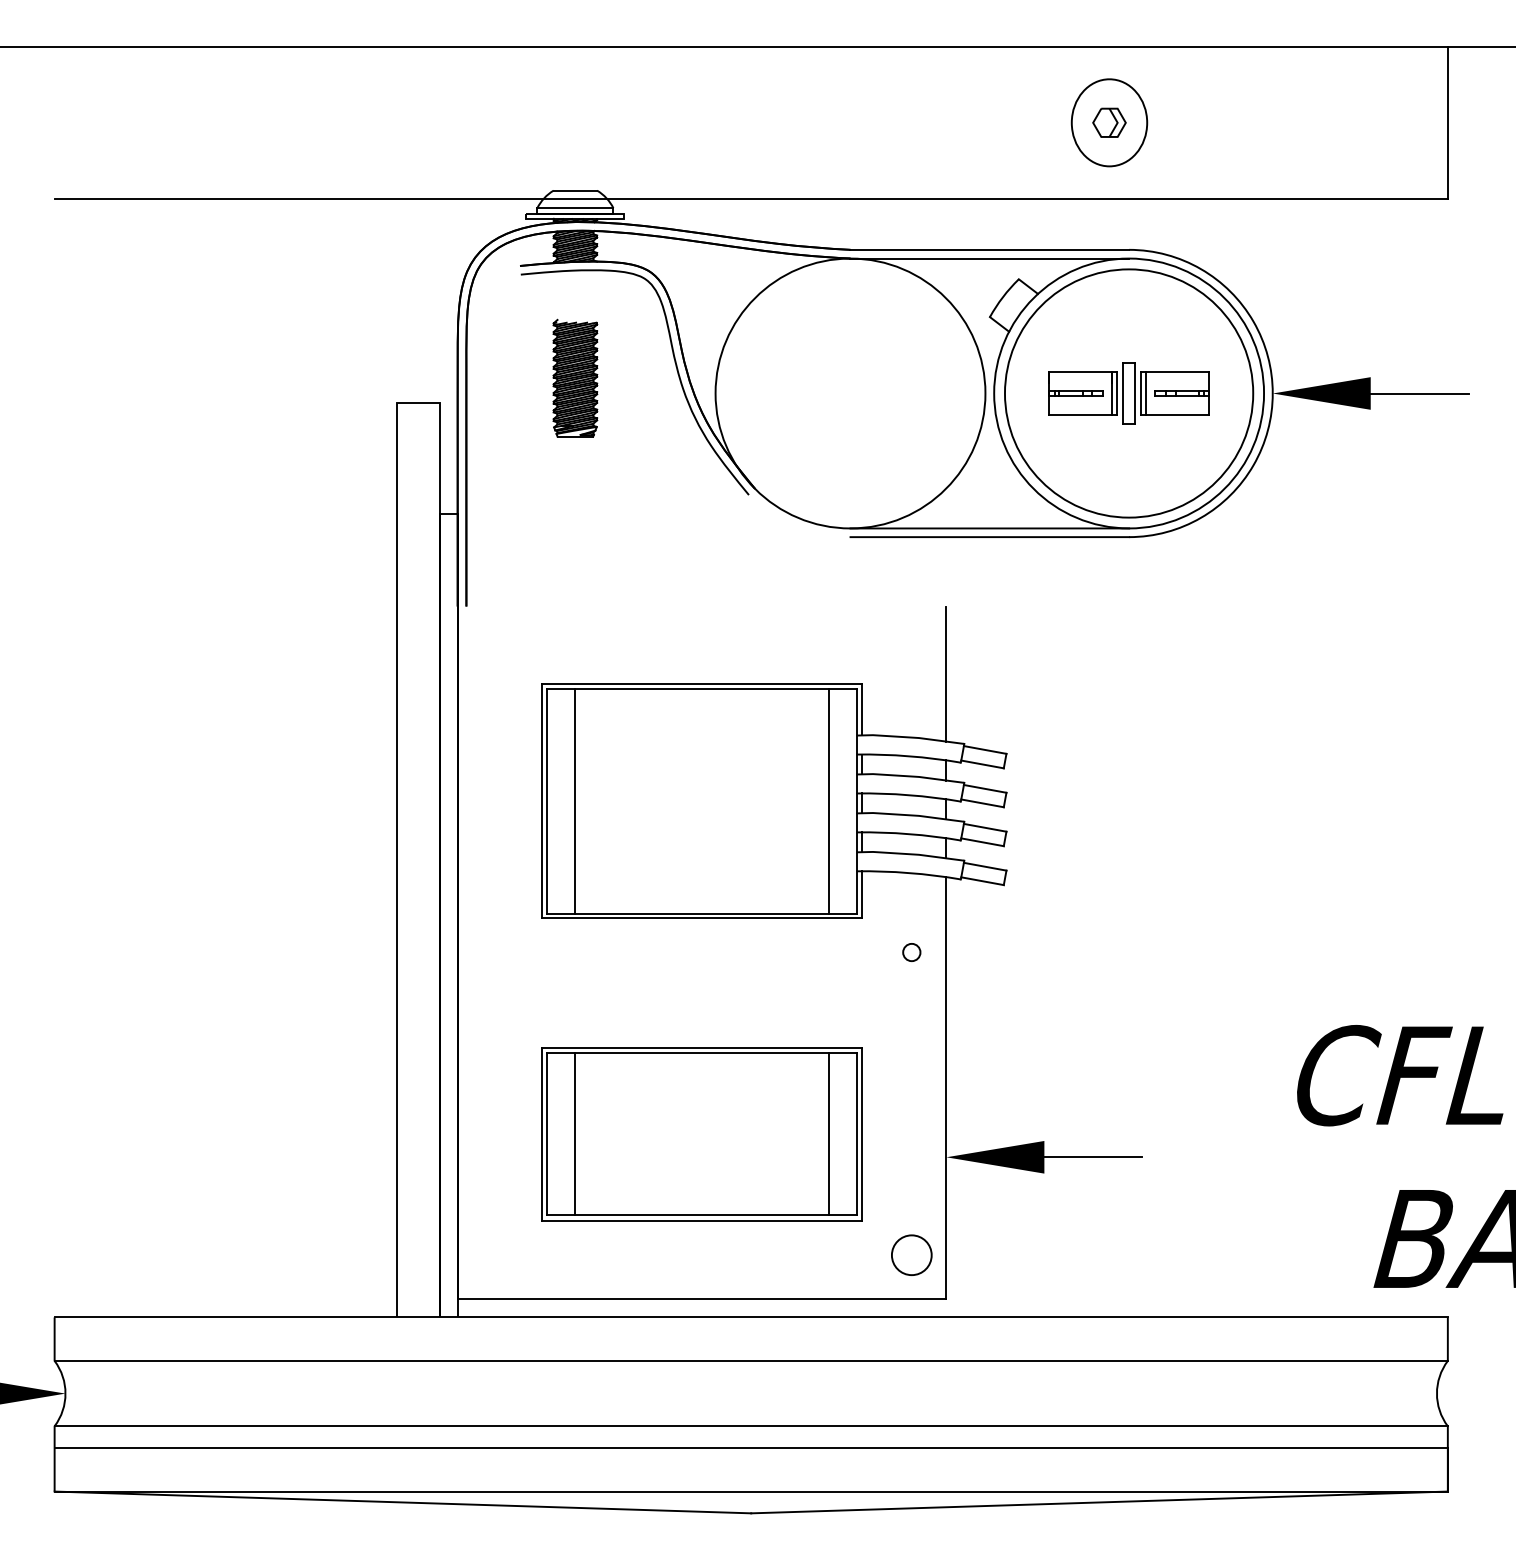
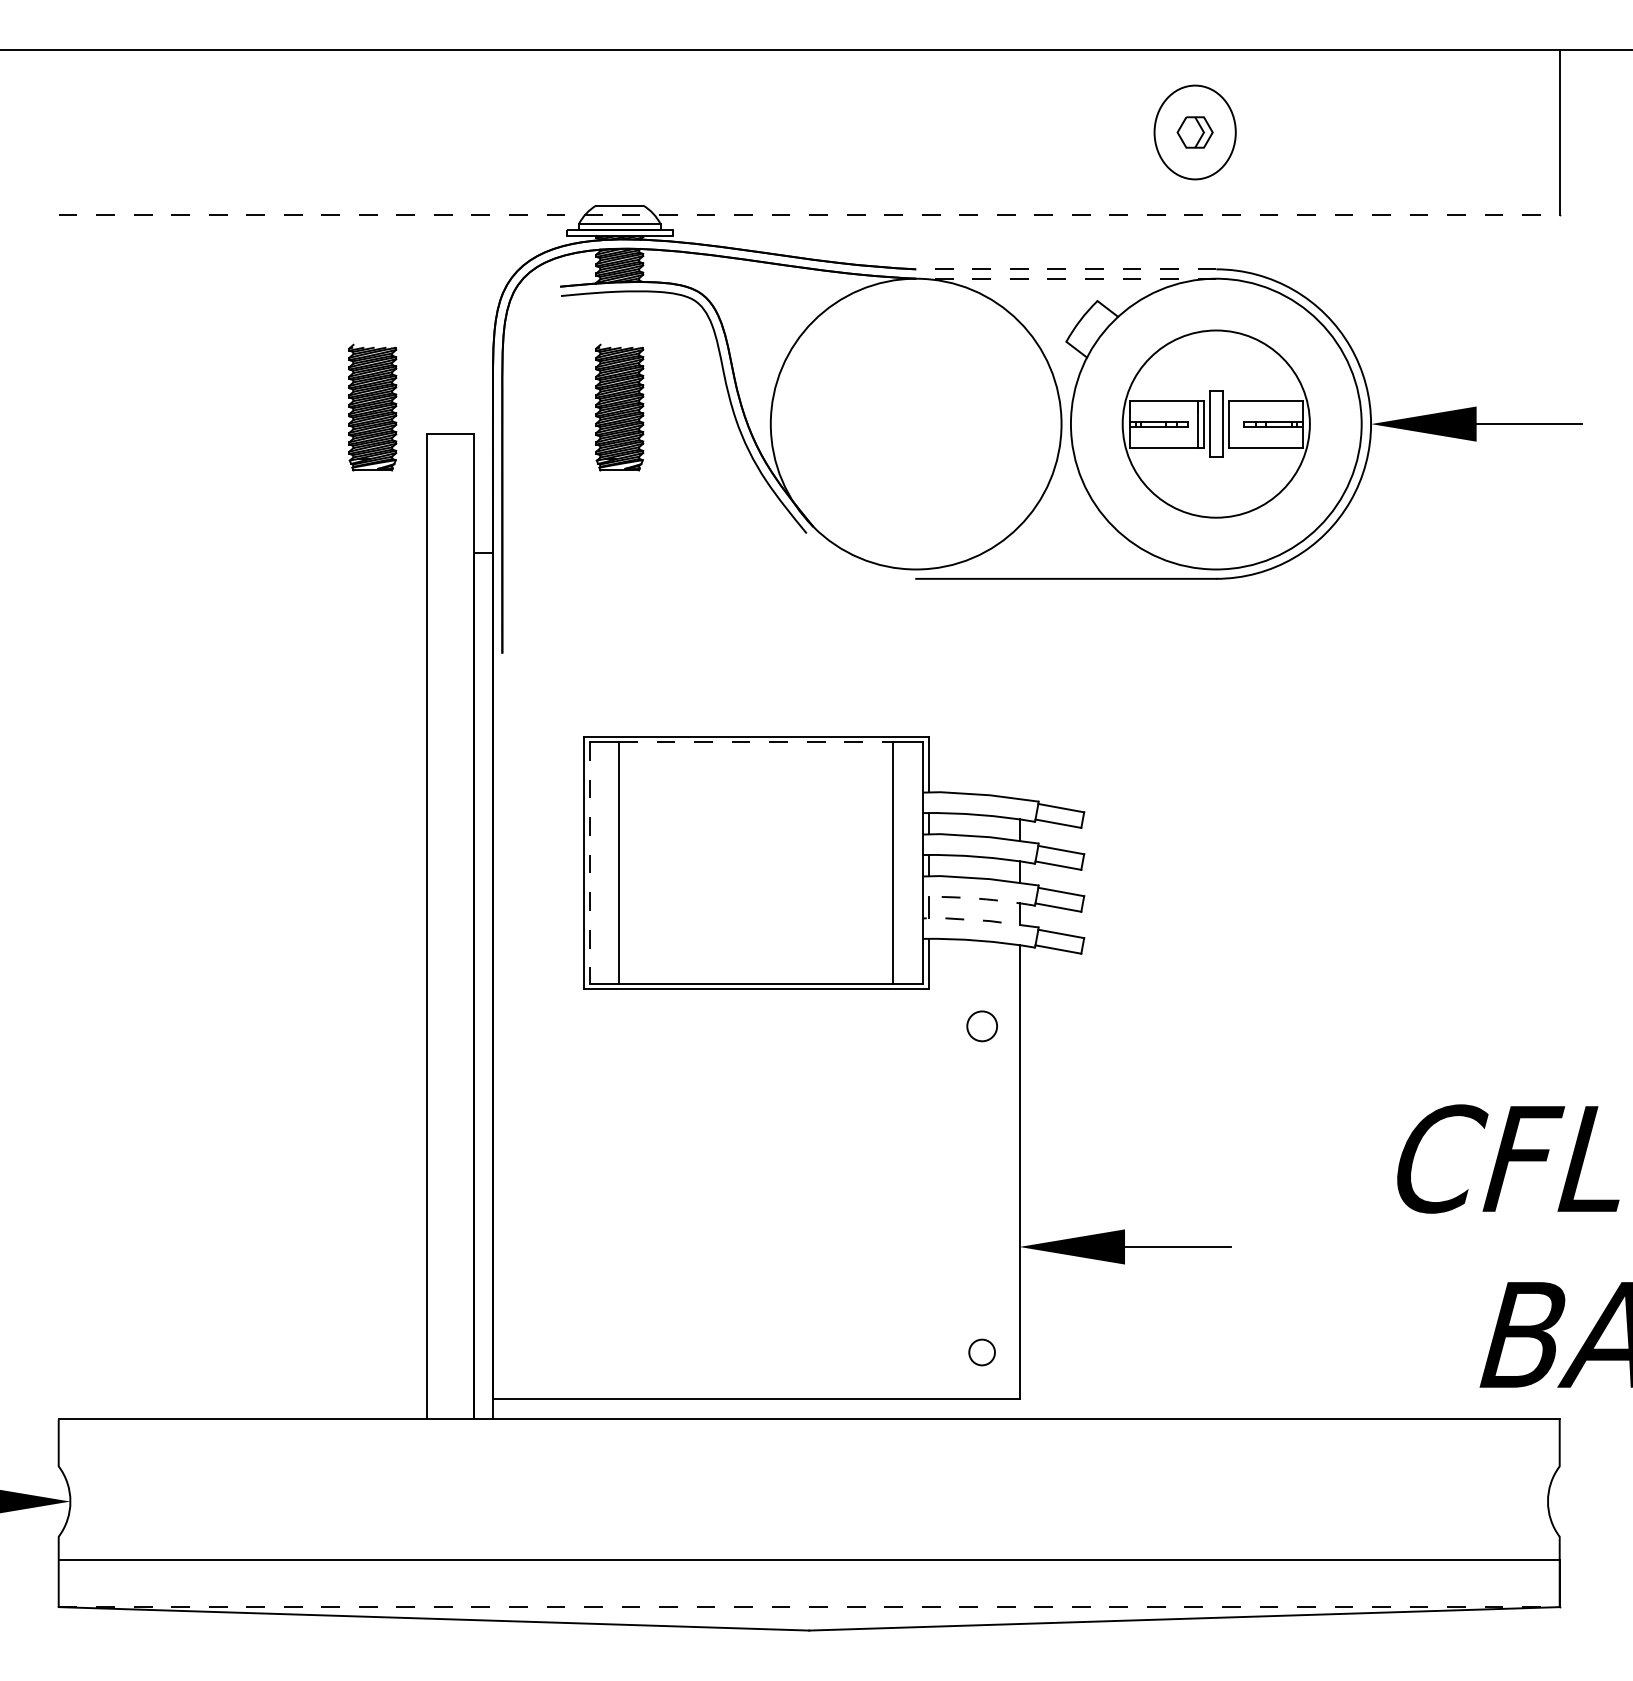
line: (751, 198) -> (809, 214), solid -> dashed
line: (989, 249) -> (1065, 269), solid -> dashed
line: (989, 258) -> (1065, 278), solid -> dashed
part: (345, 378) -> (372, 407), added
circle: (1129, 392) -> (1216, 423), size x0.7
line: (1145, 392) -> (1234, 423), removed
line: (990, 528) -> (1066, 569), removed
line: (946, 674) -> (1019, 726), removed
line: (702, 689) -> (756, 742), solid -> dashed
line: (547, 801) -> (589, 863), solid -> dashed
arc: (909, 833) -> (979, 898), solid -> dashed
line: (911, 854) -> (981, 920), solid -> dashed
circle: (911, 952) -> (981, 1026), size x1.6
part: (702, 1133) -> (756, 1221), removed
circle: (911, 1255) -> (981, 1352), size x0.6
line: (750, 1361) -> (808, 1466), removed
line: (750, 1426) -> (808, 1536), removed
line: (751, 1491) -> (809, 1607), solid -> dashed

